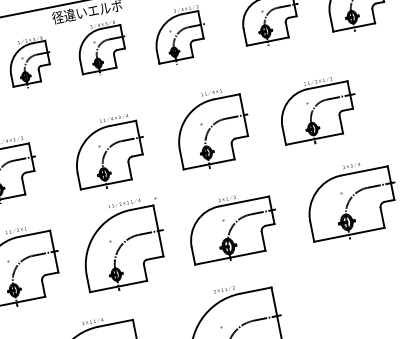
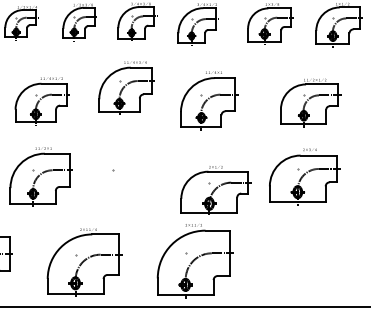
part: (317, 110) -> (310, 102), moved
part: (109, 152) -> (126, 87), moved
part: (232, 228) -> (215, 190), moved
part: (122, 244) -> (122, 175), removed

